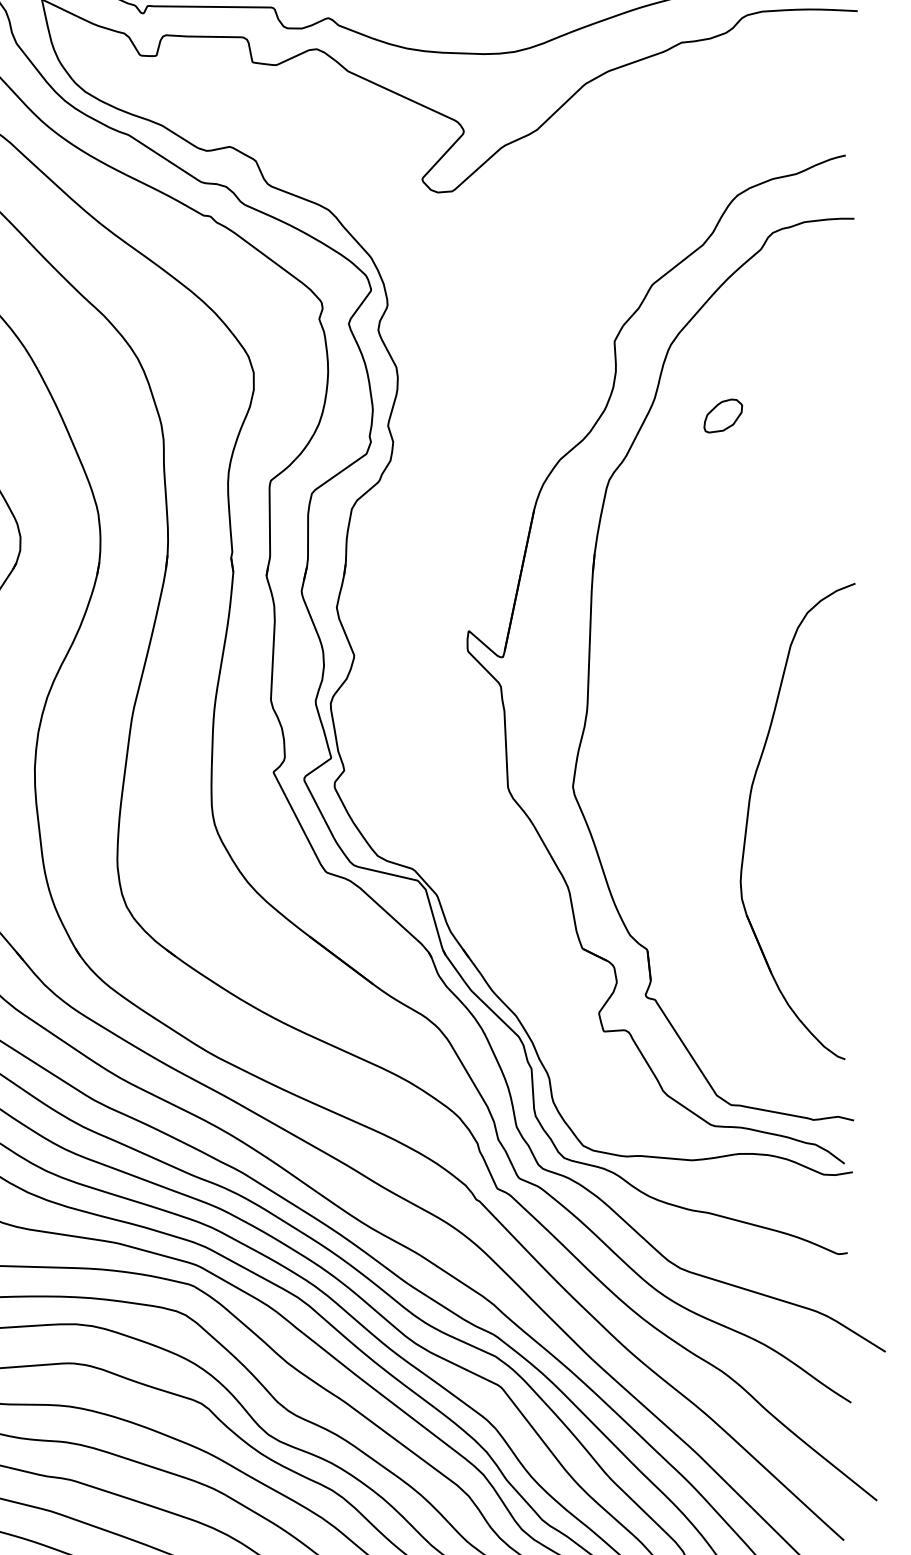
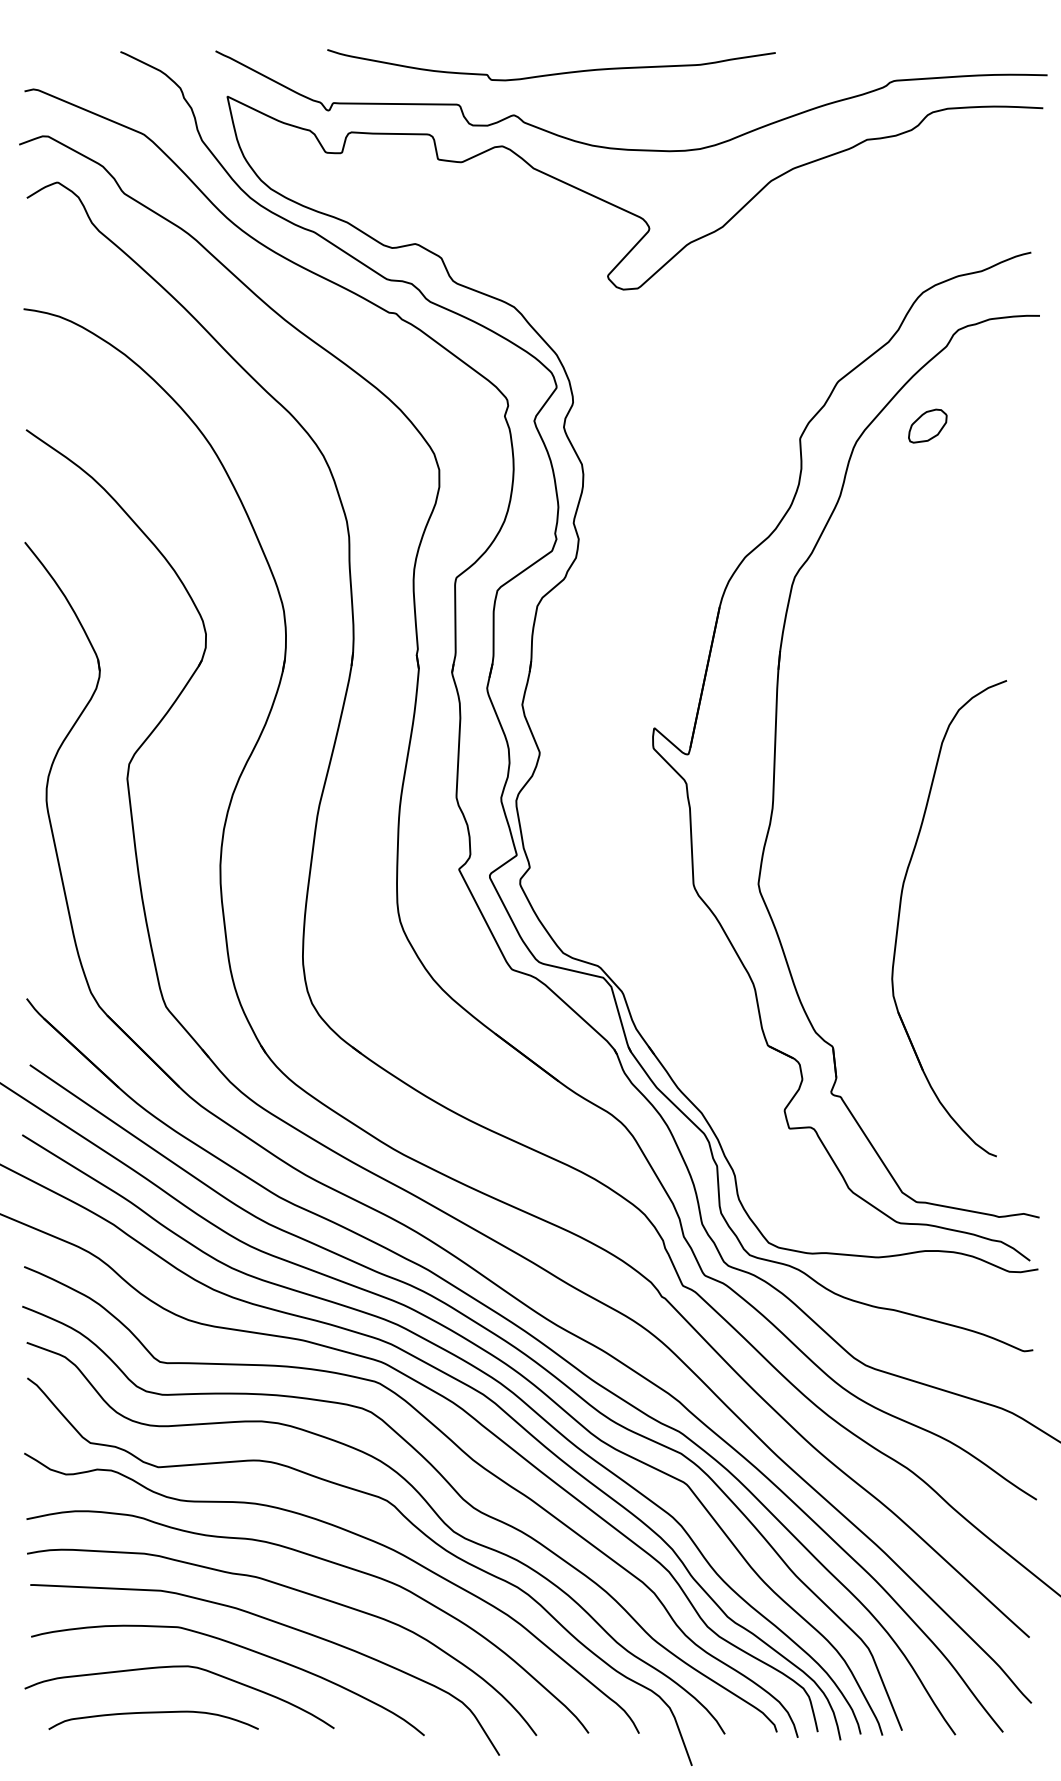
part: (722, 415) -> (927, 425), moved
part: (748, 816) -> (900, 913), moved

